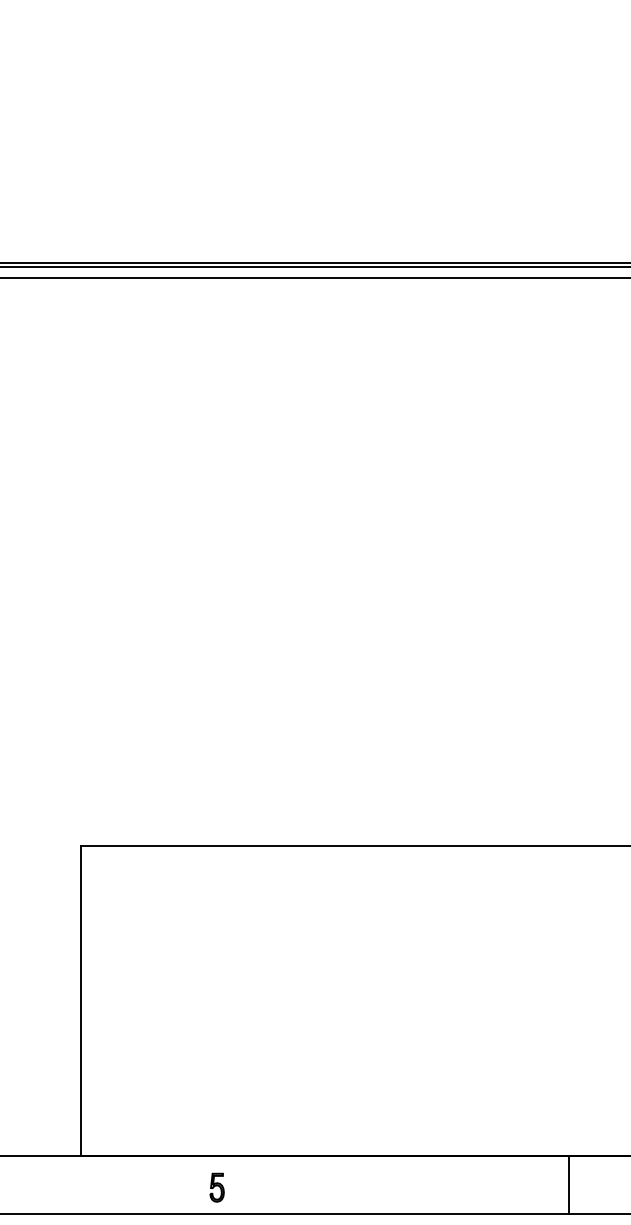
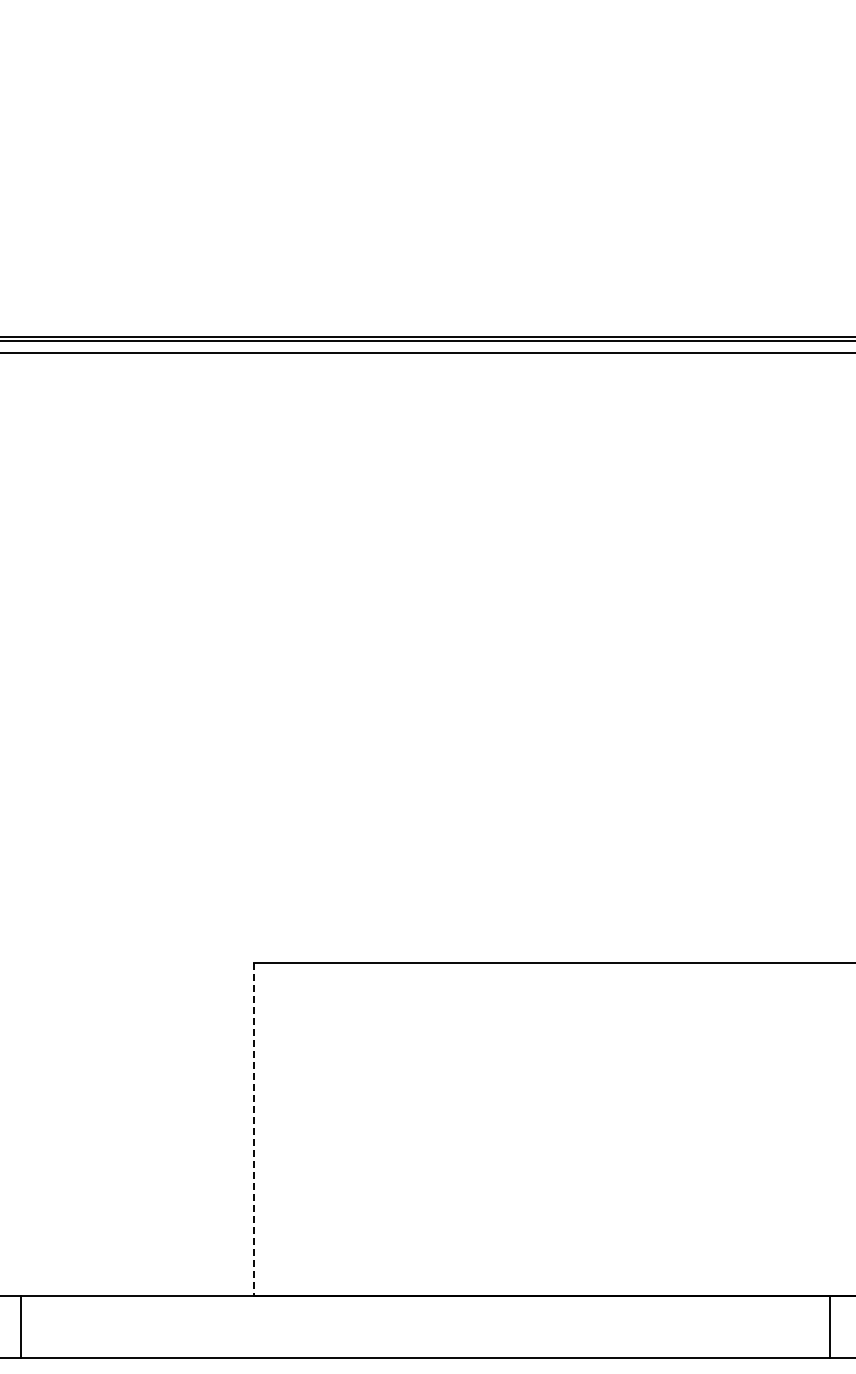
line: (81, 1000) -> (254, 1129), solid -> dashed
line: (568, 1184) -> (829, 1327), moved
part: (216, 1187) -> (399, 1330), removed

